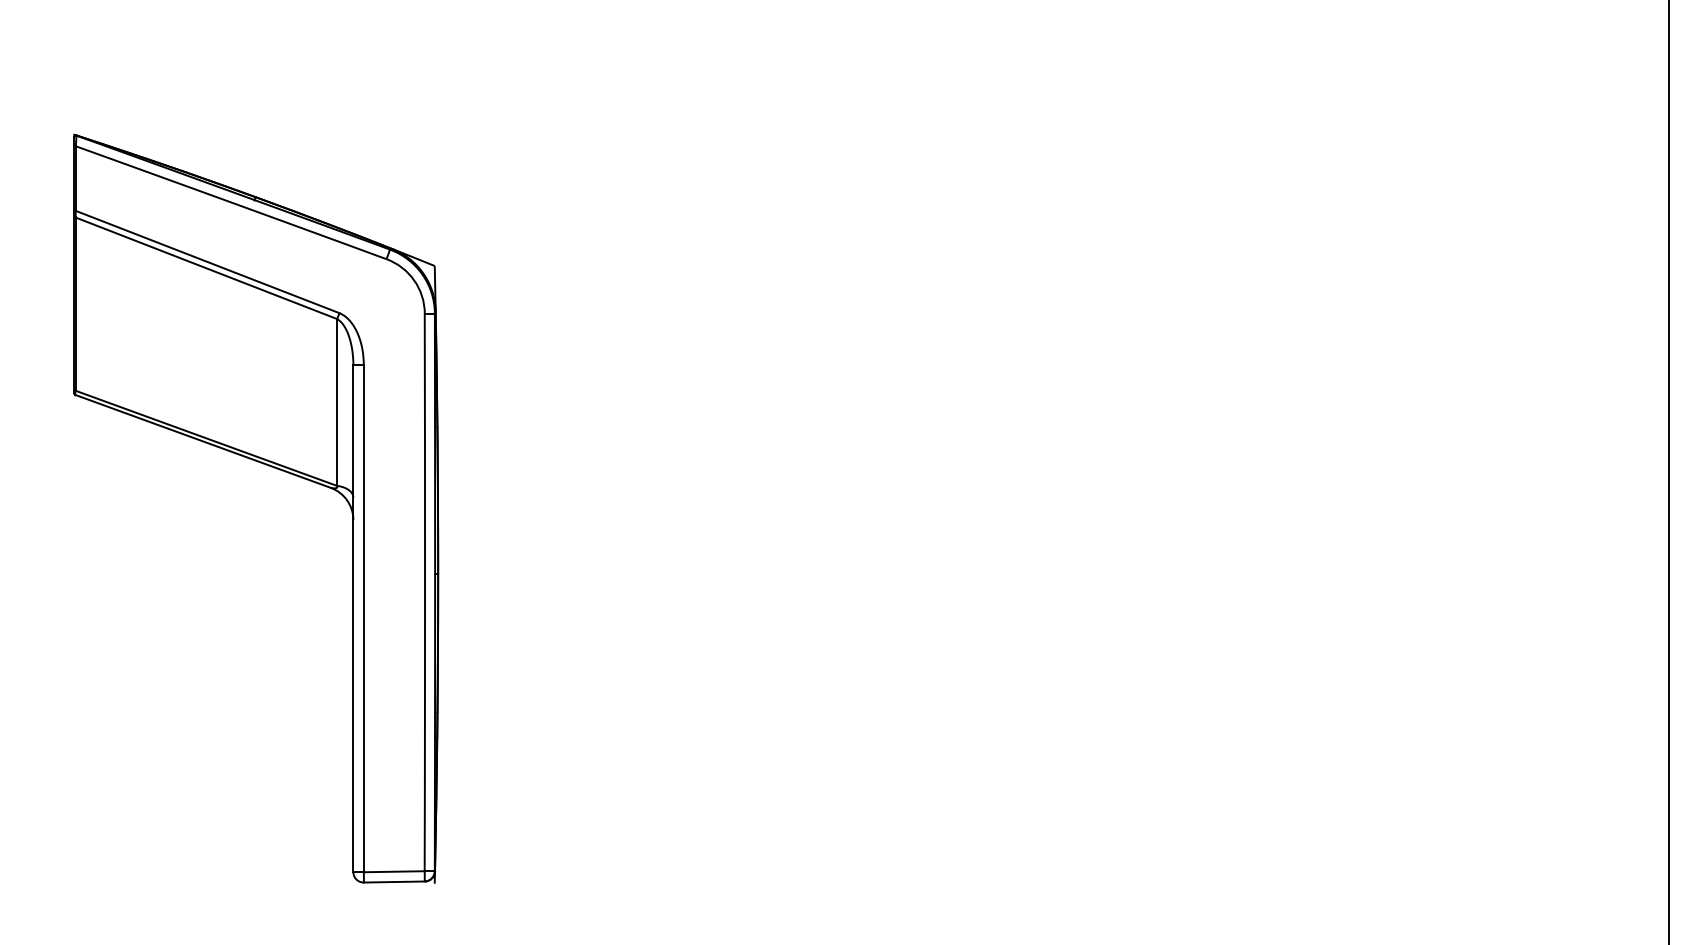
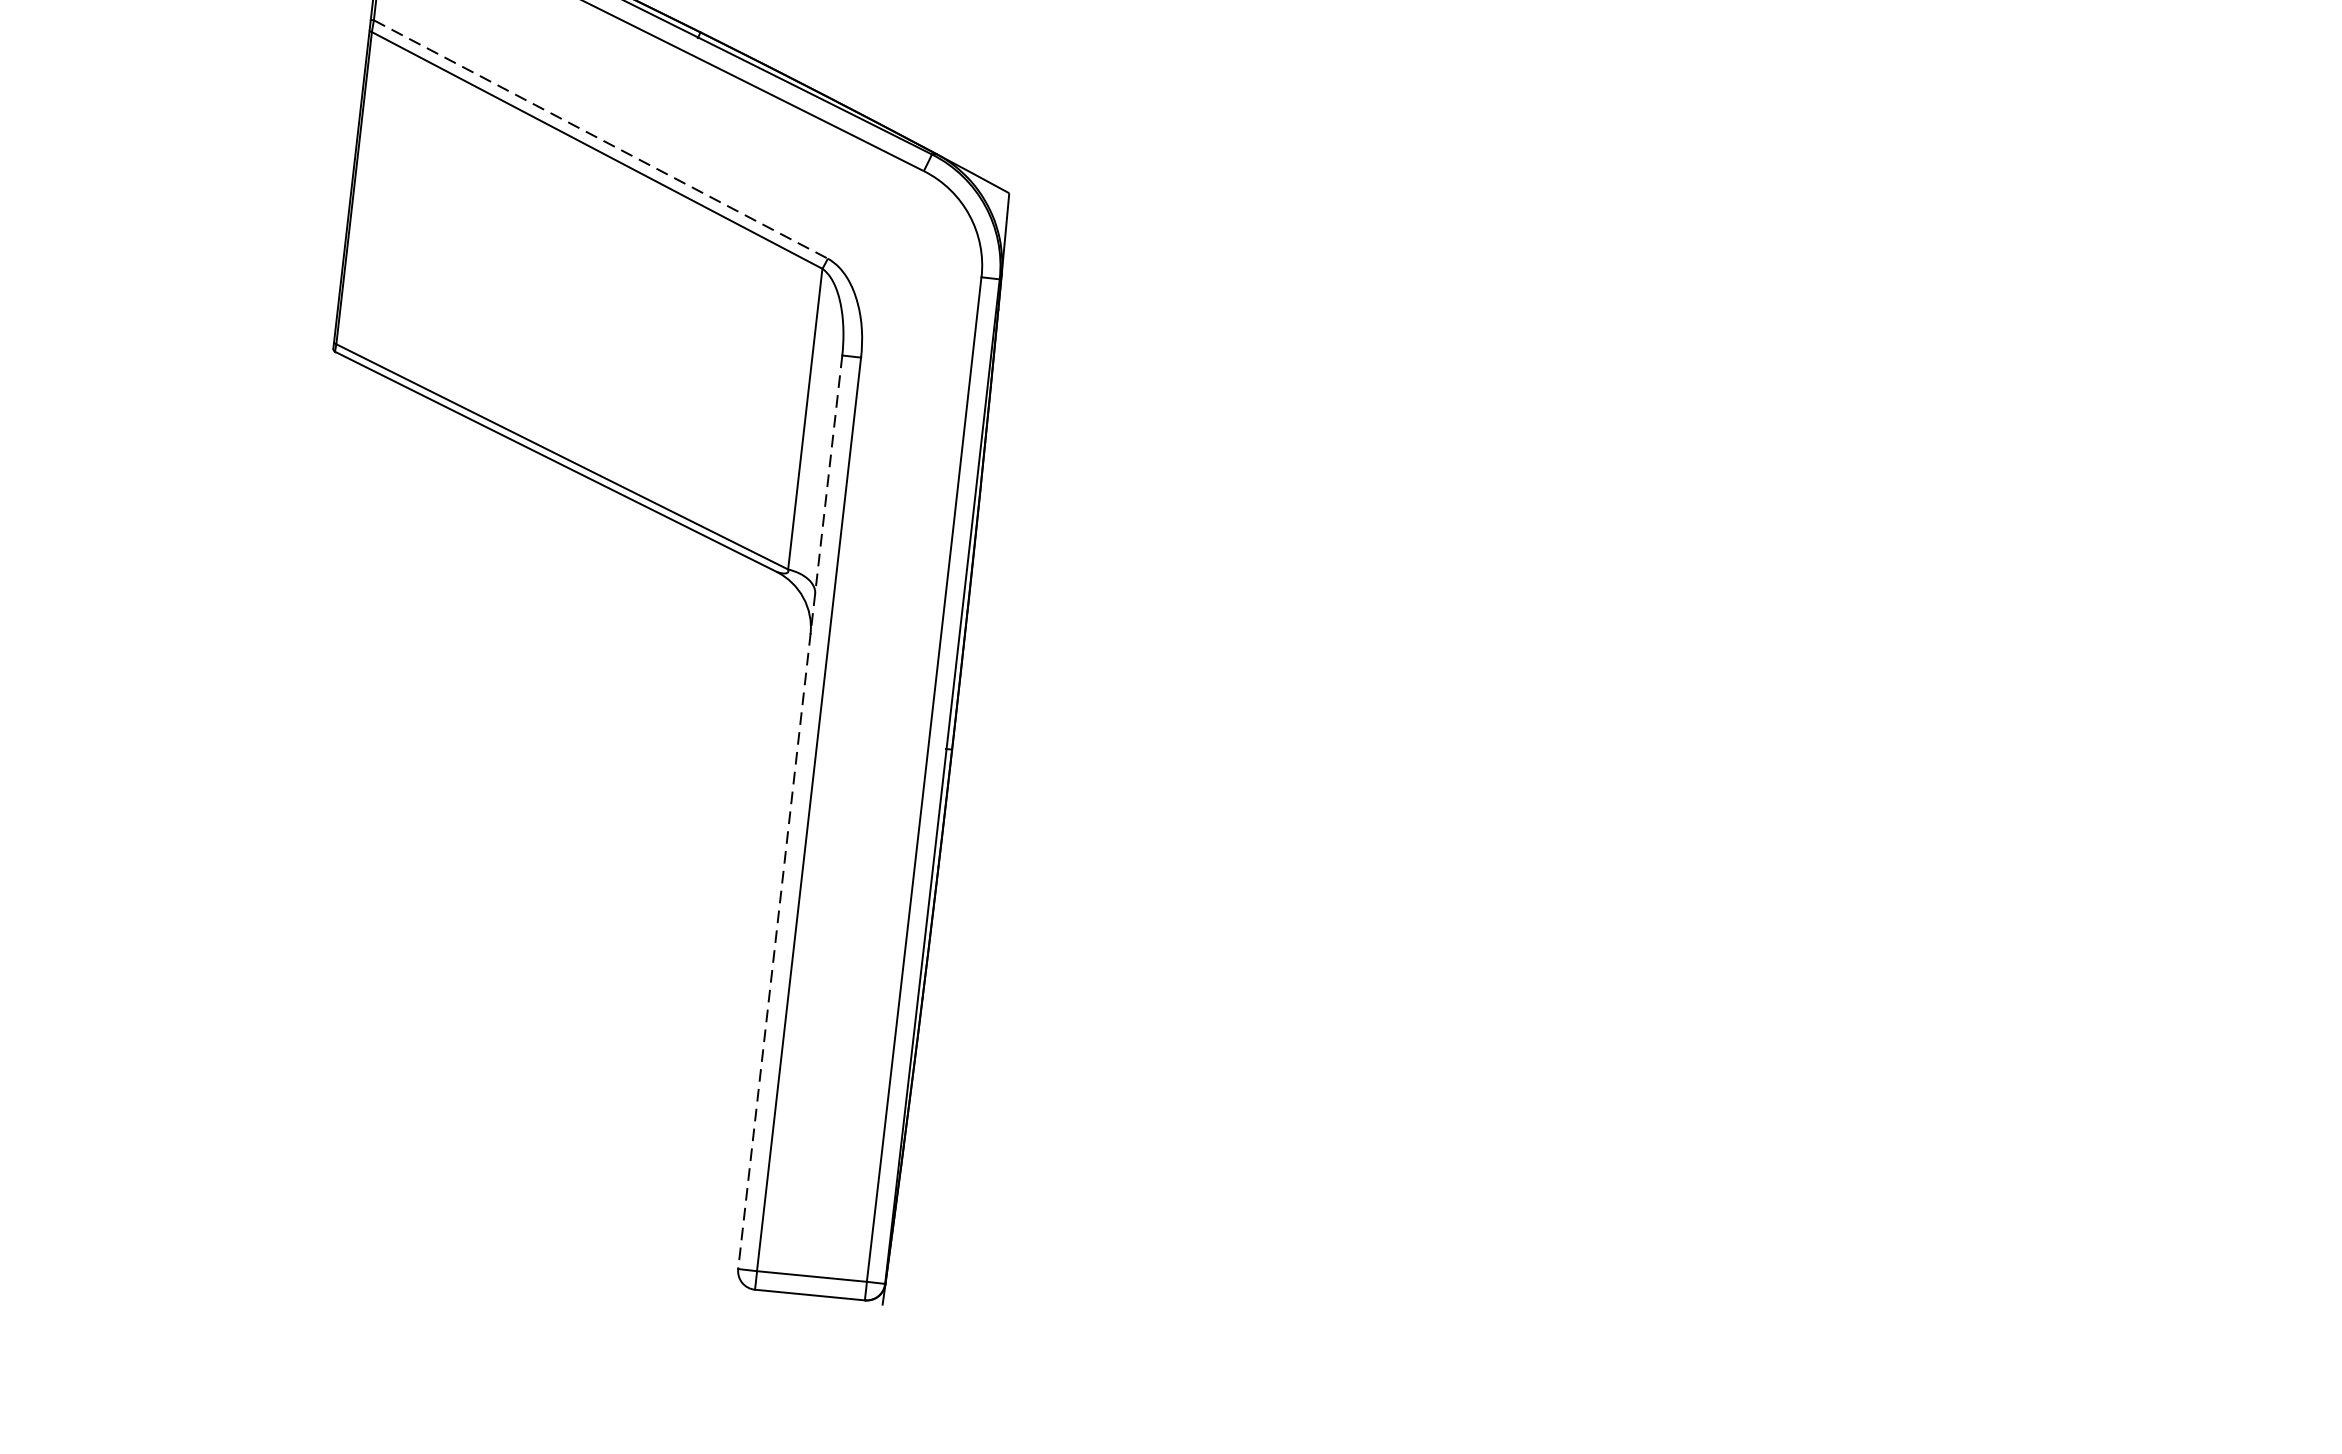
line: (208, 262) -> (602, 140), solid -> dashed
line: (353, 619) -> (790, 813), solid -> dashed

